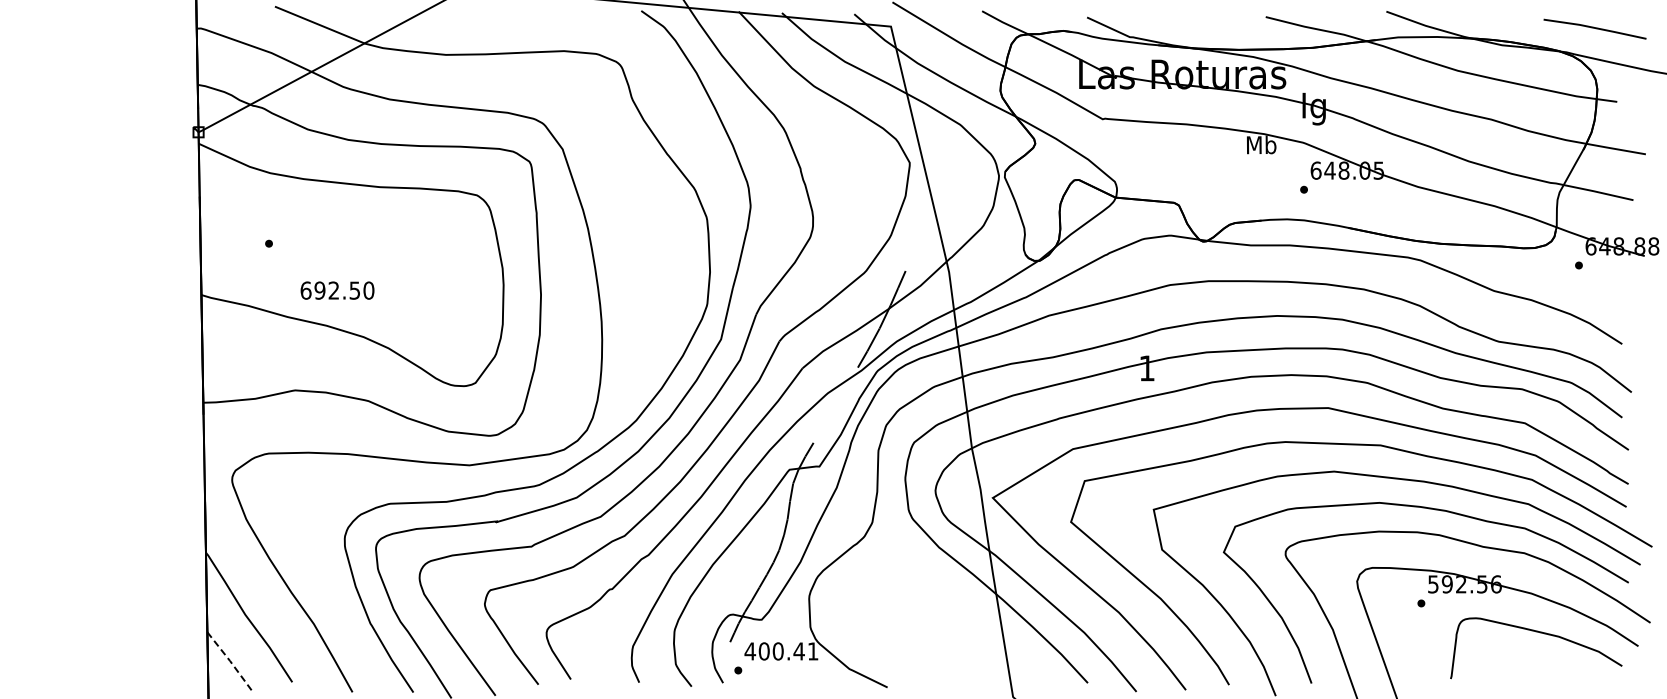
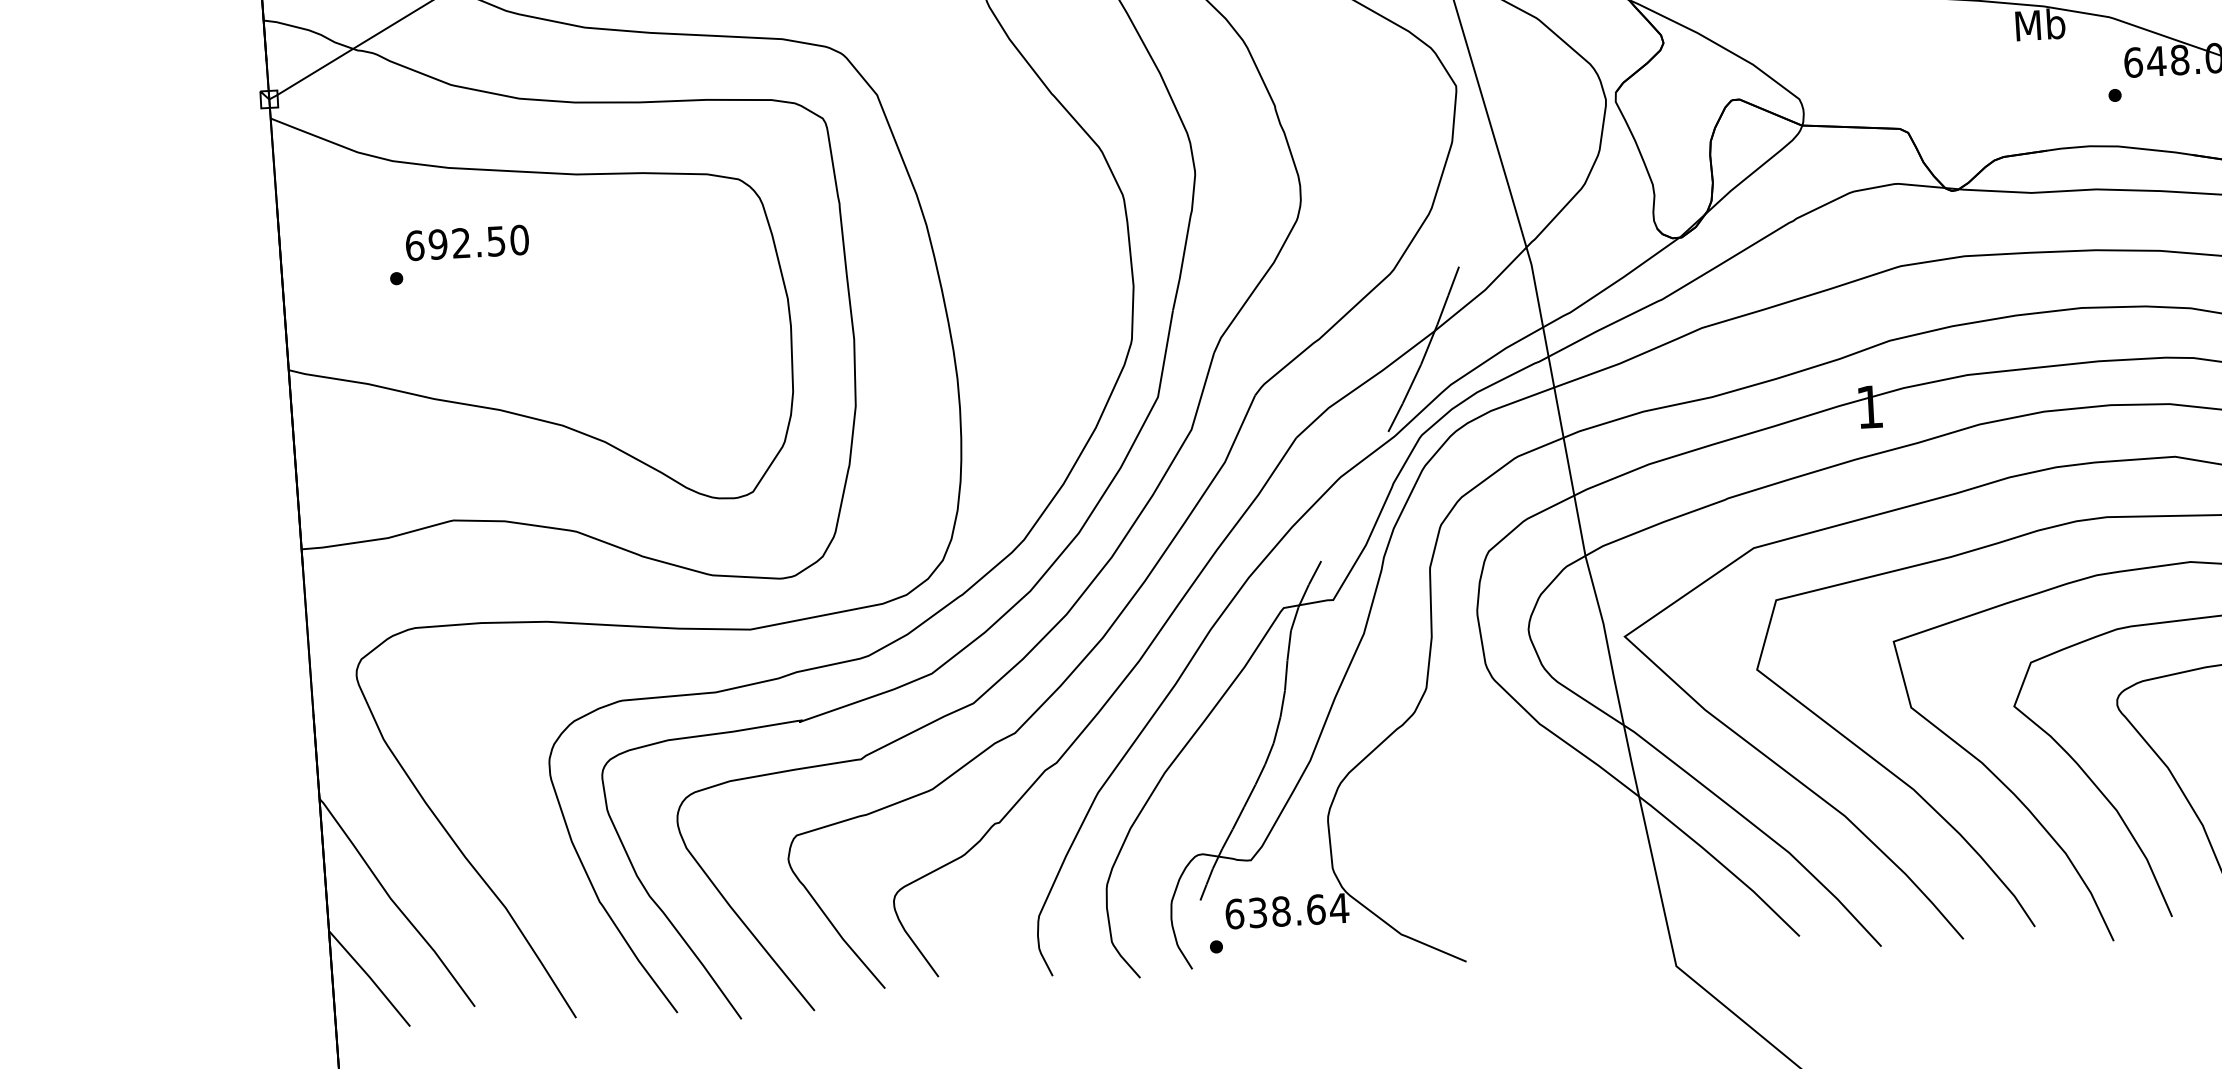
text: (337, 290) -> (467, 242), moved
text: (781, 651) -> (1286, 911), 400.41 -> 638.64
line: (230, 661) -> (370, 977), dashed -> solid

